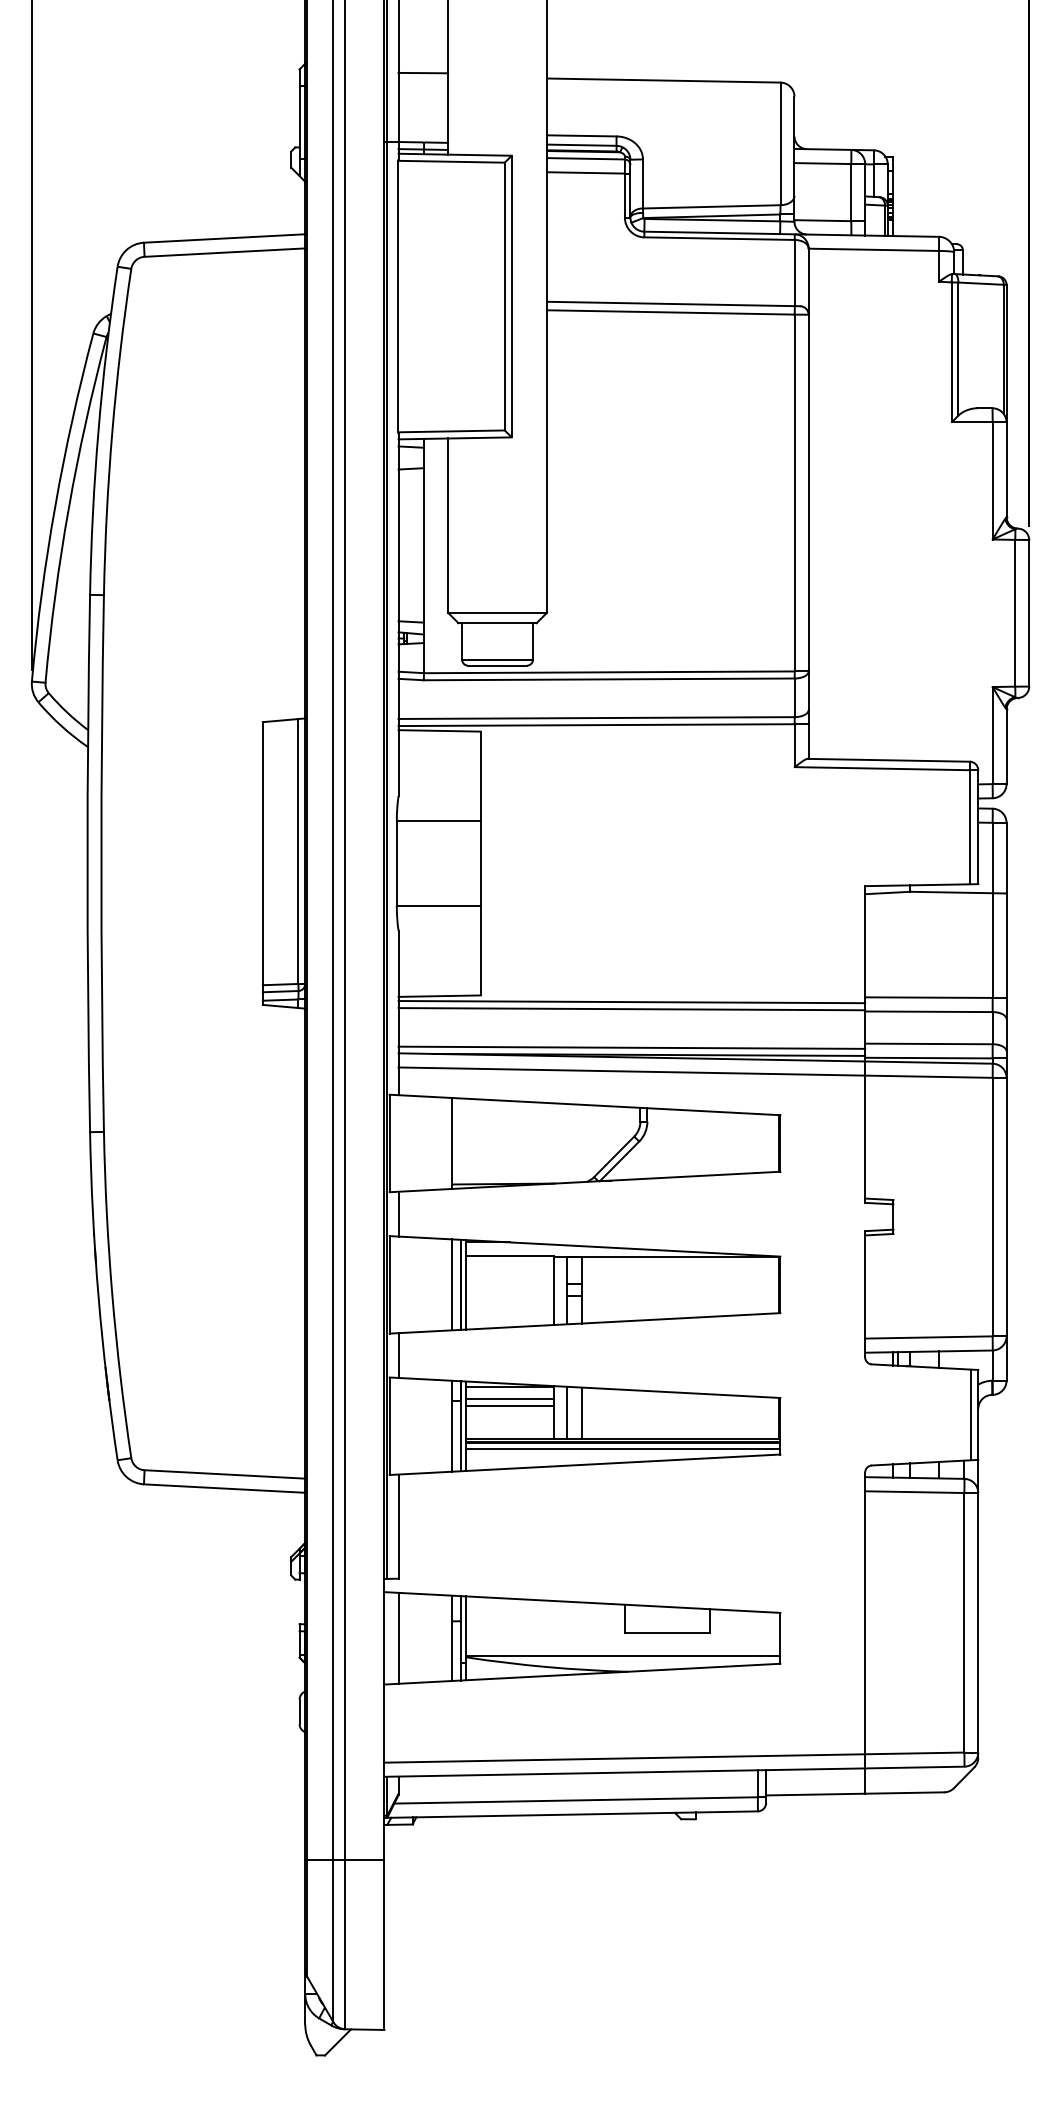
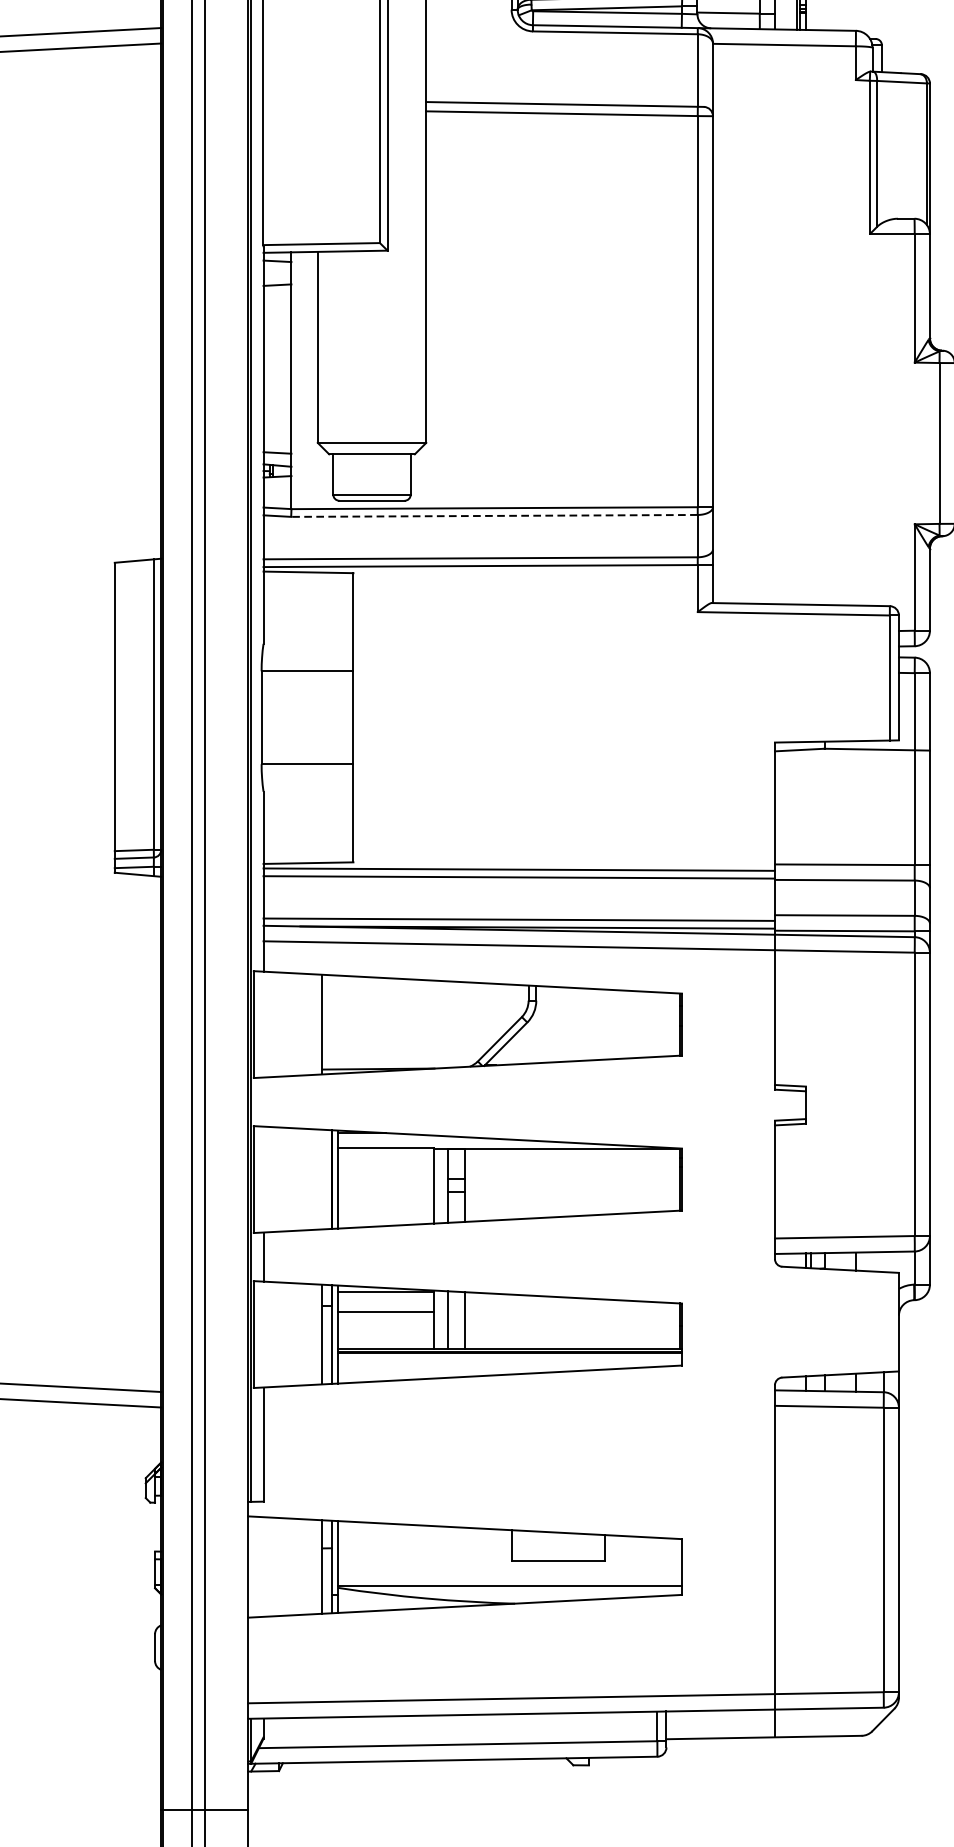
line: (608, 679) -> (493, 516), solid -> dashed
line: (398, 1213) -> (263, 1101), removed
line: (452, 1284) -> (322, 1179), removed
line: (510, 1399) -> (386, 1305), removed
line: (971, 1414) -> (891, 1321), removed
line: (623, 1449) -> (510, 1360), removed
line: (398, 1637) -> (263, 1566), removed

